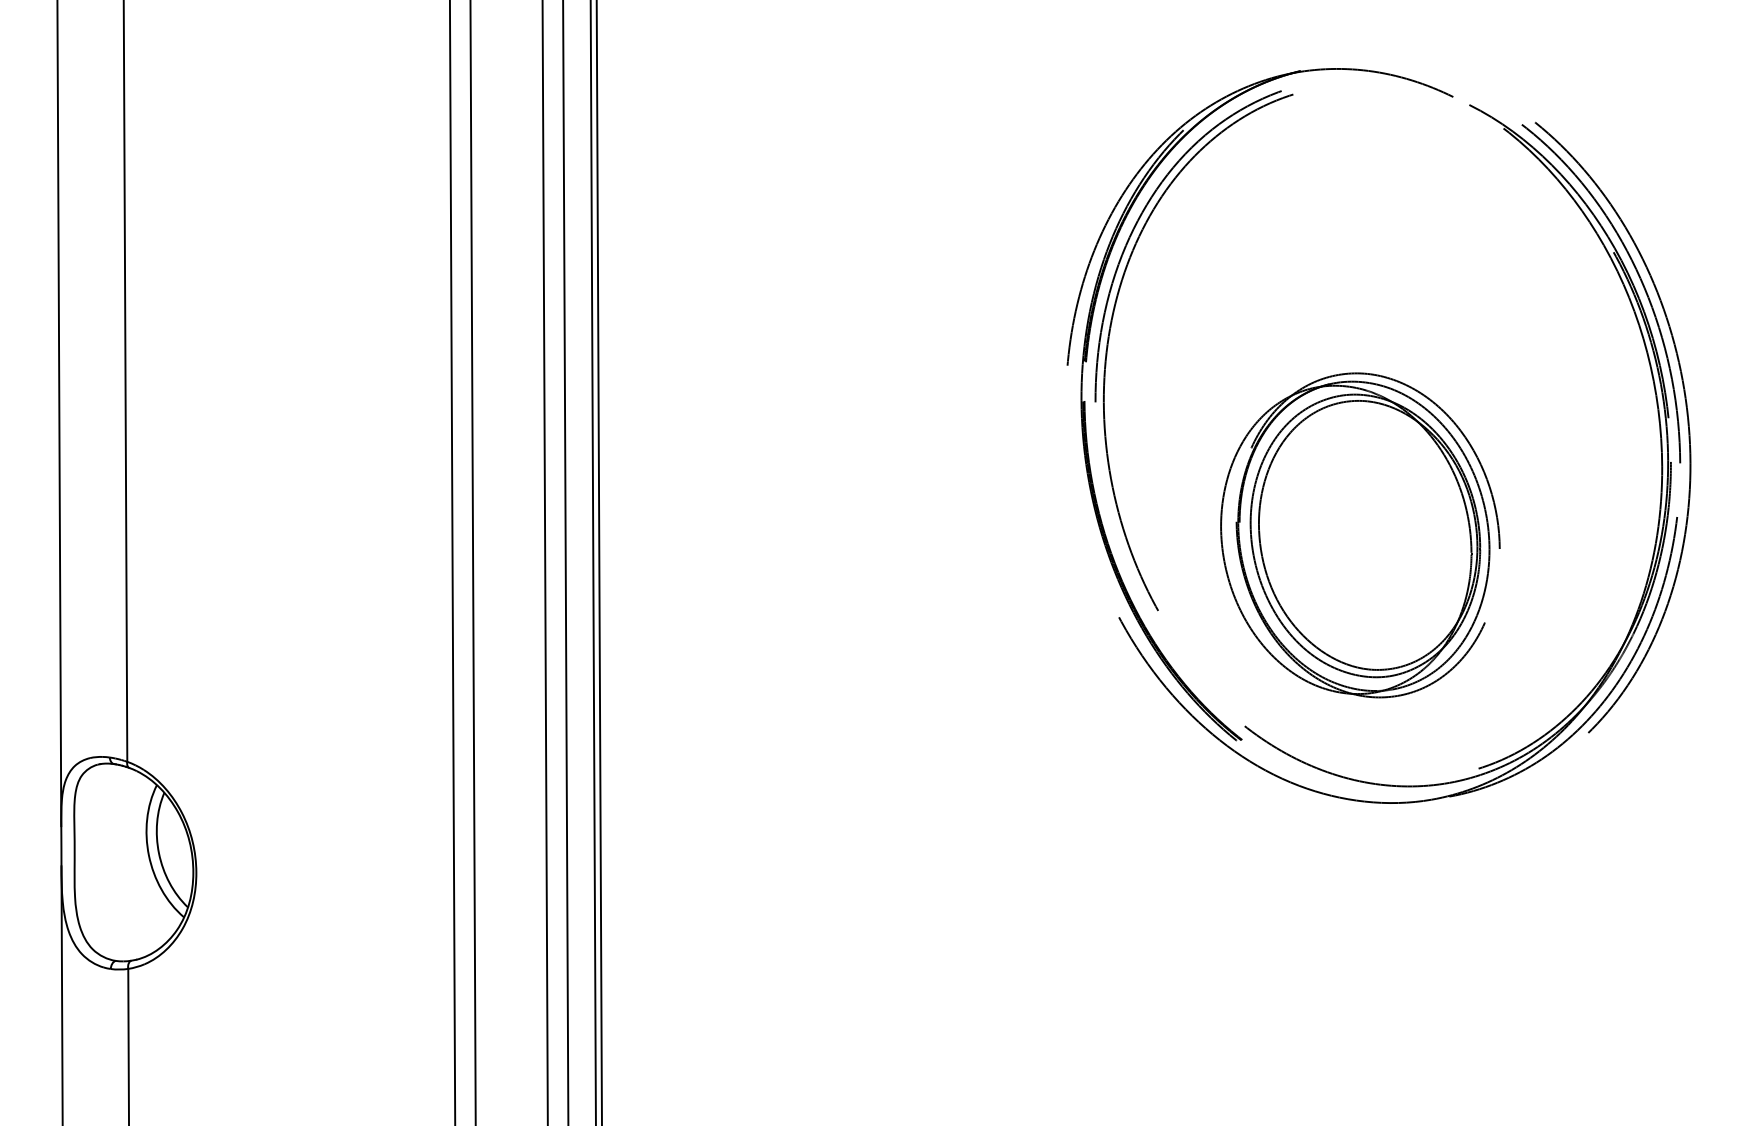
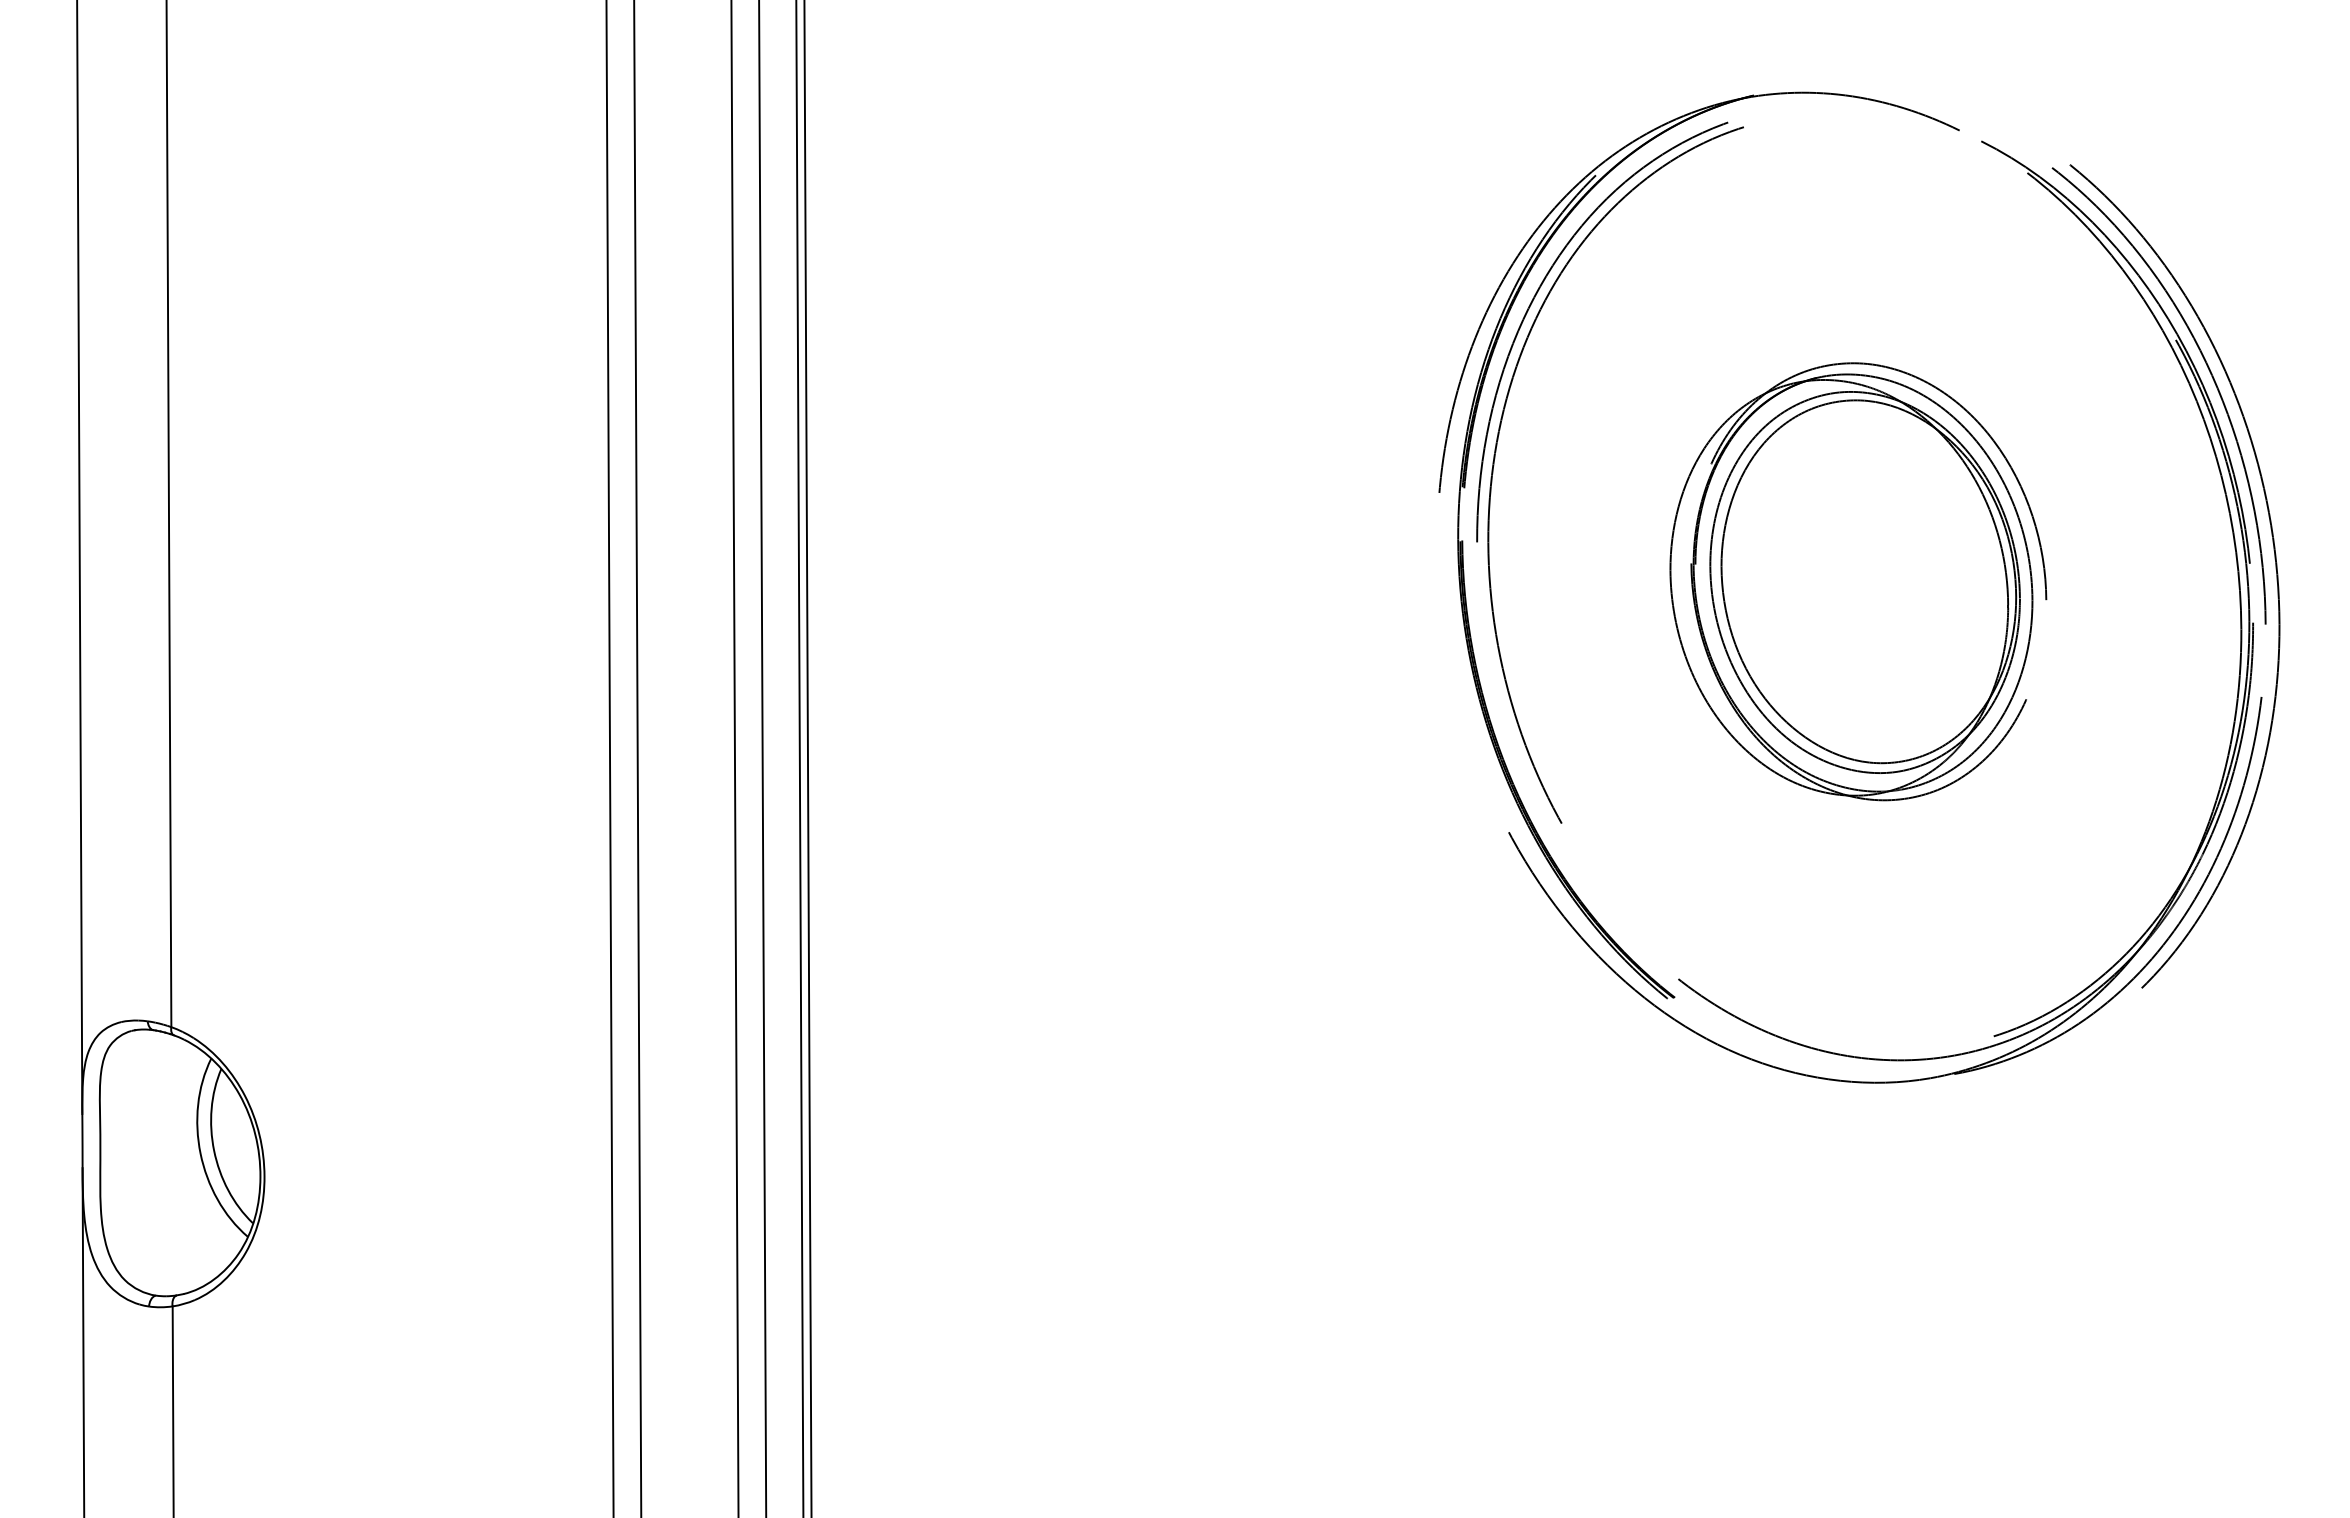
part: (1360, 535) -> (1858, 581), moved

